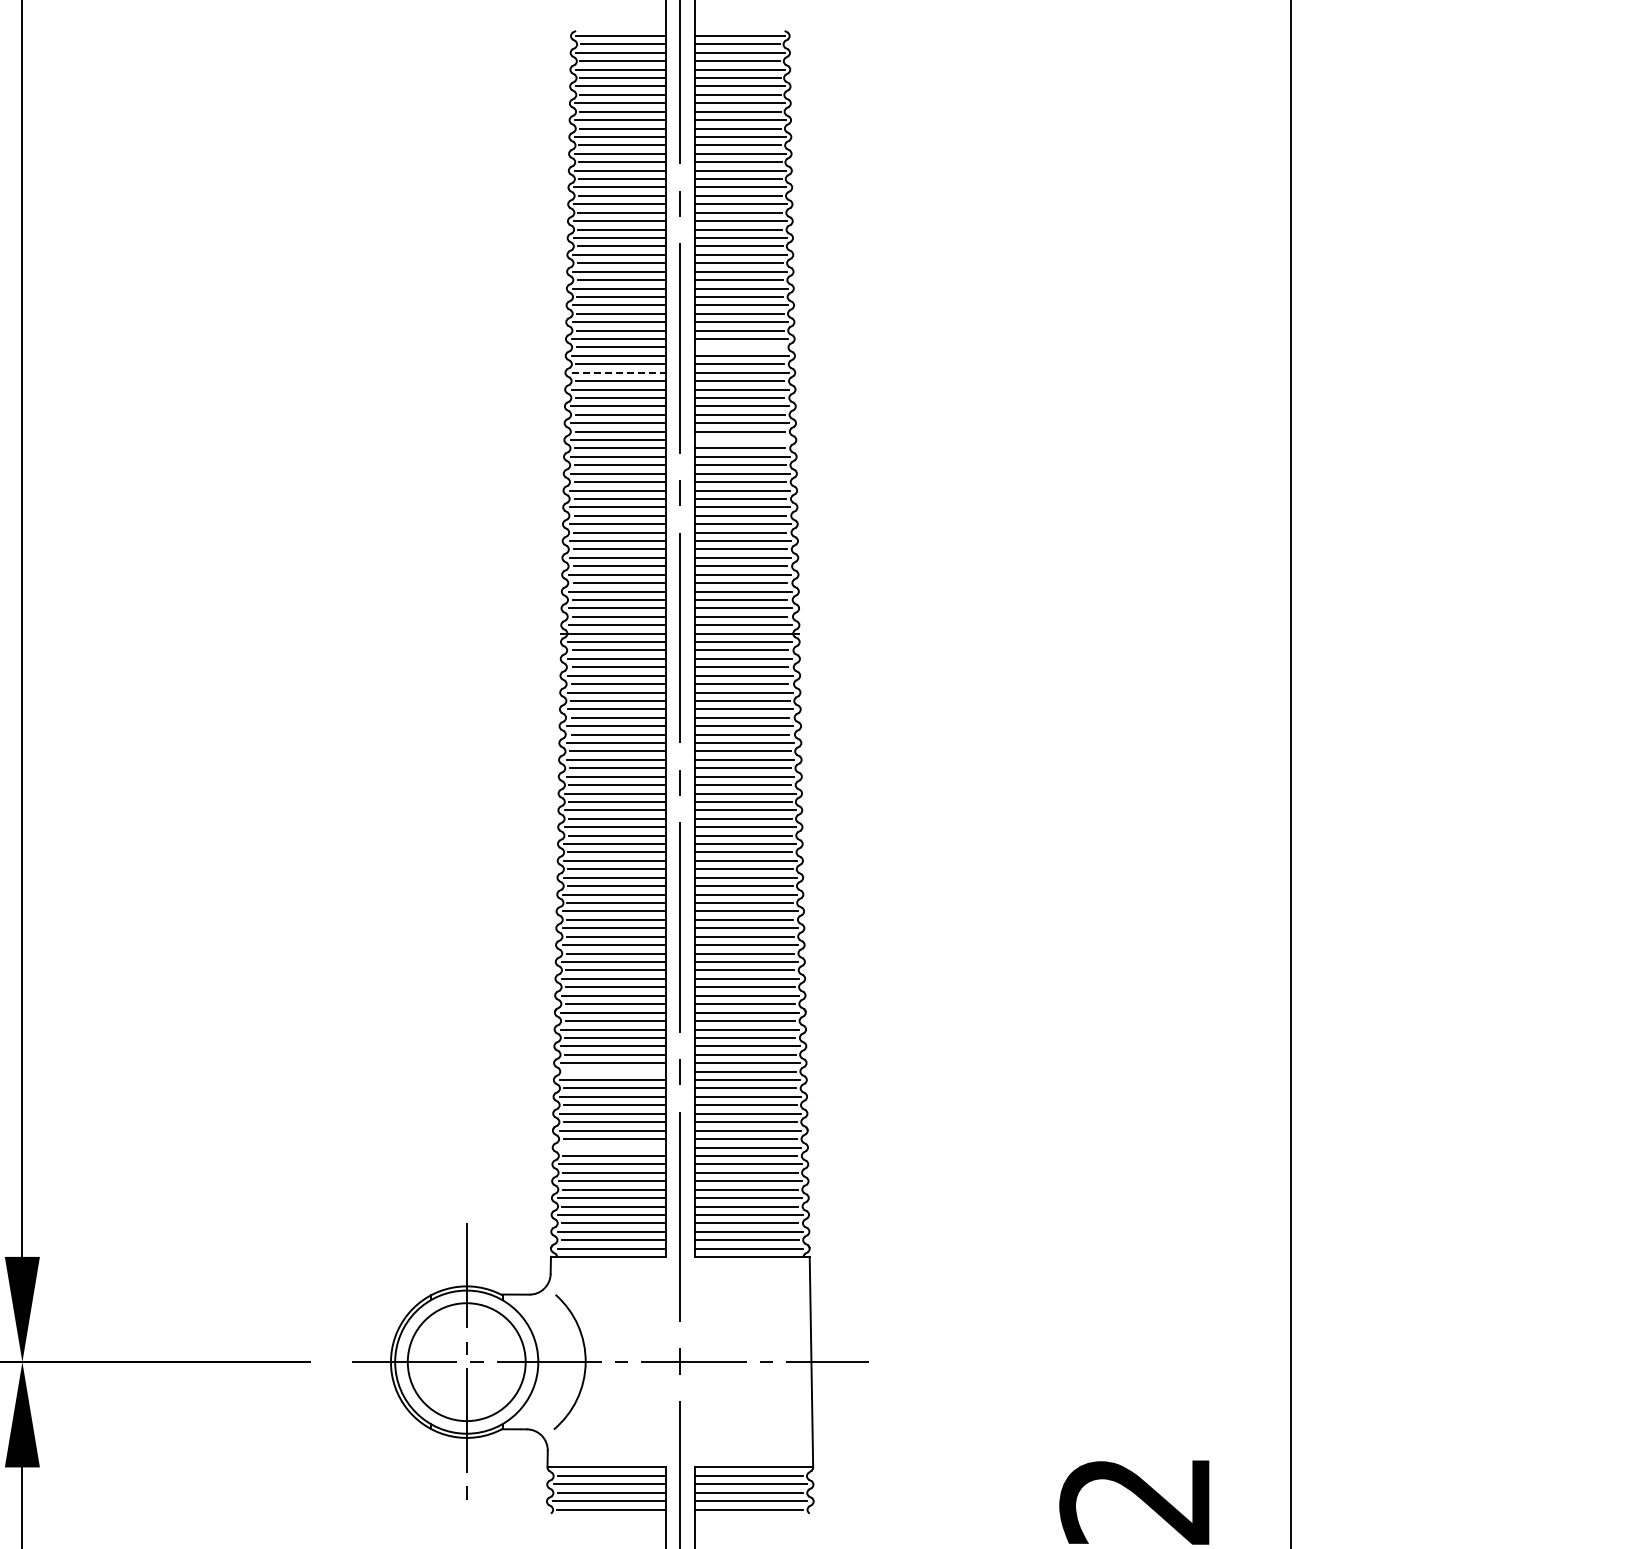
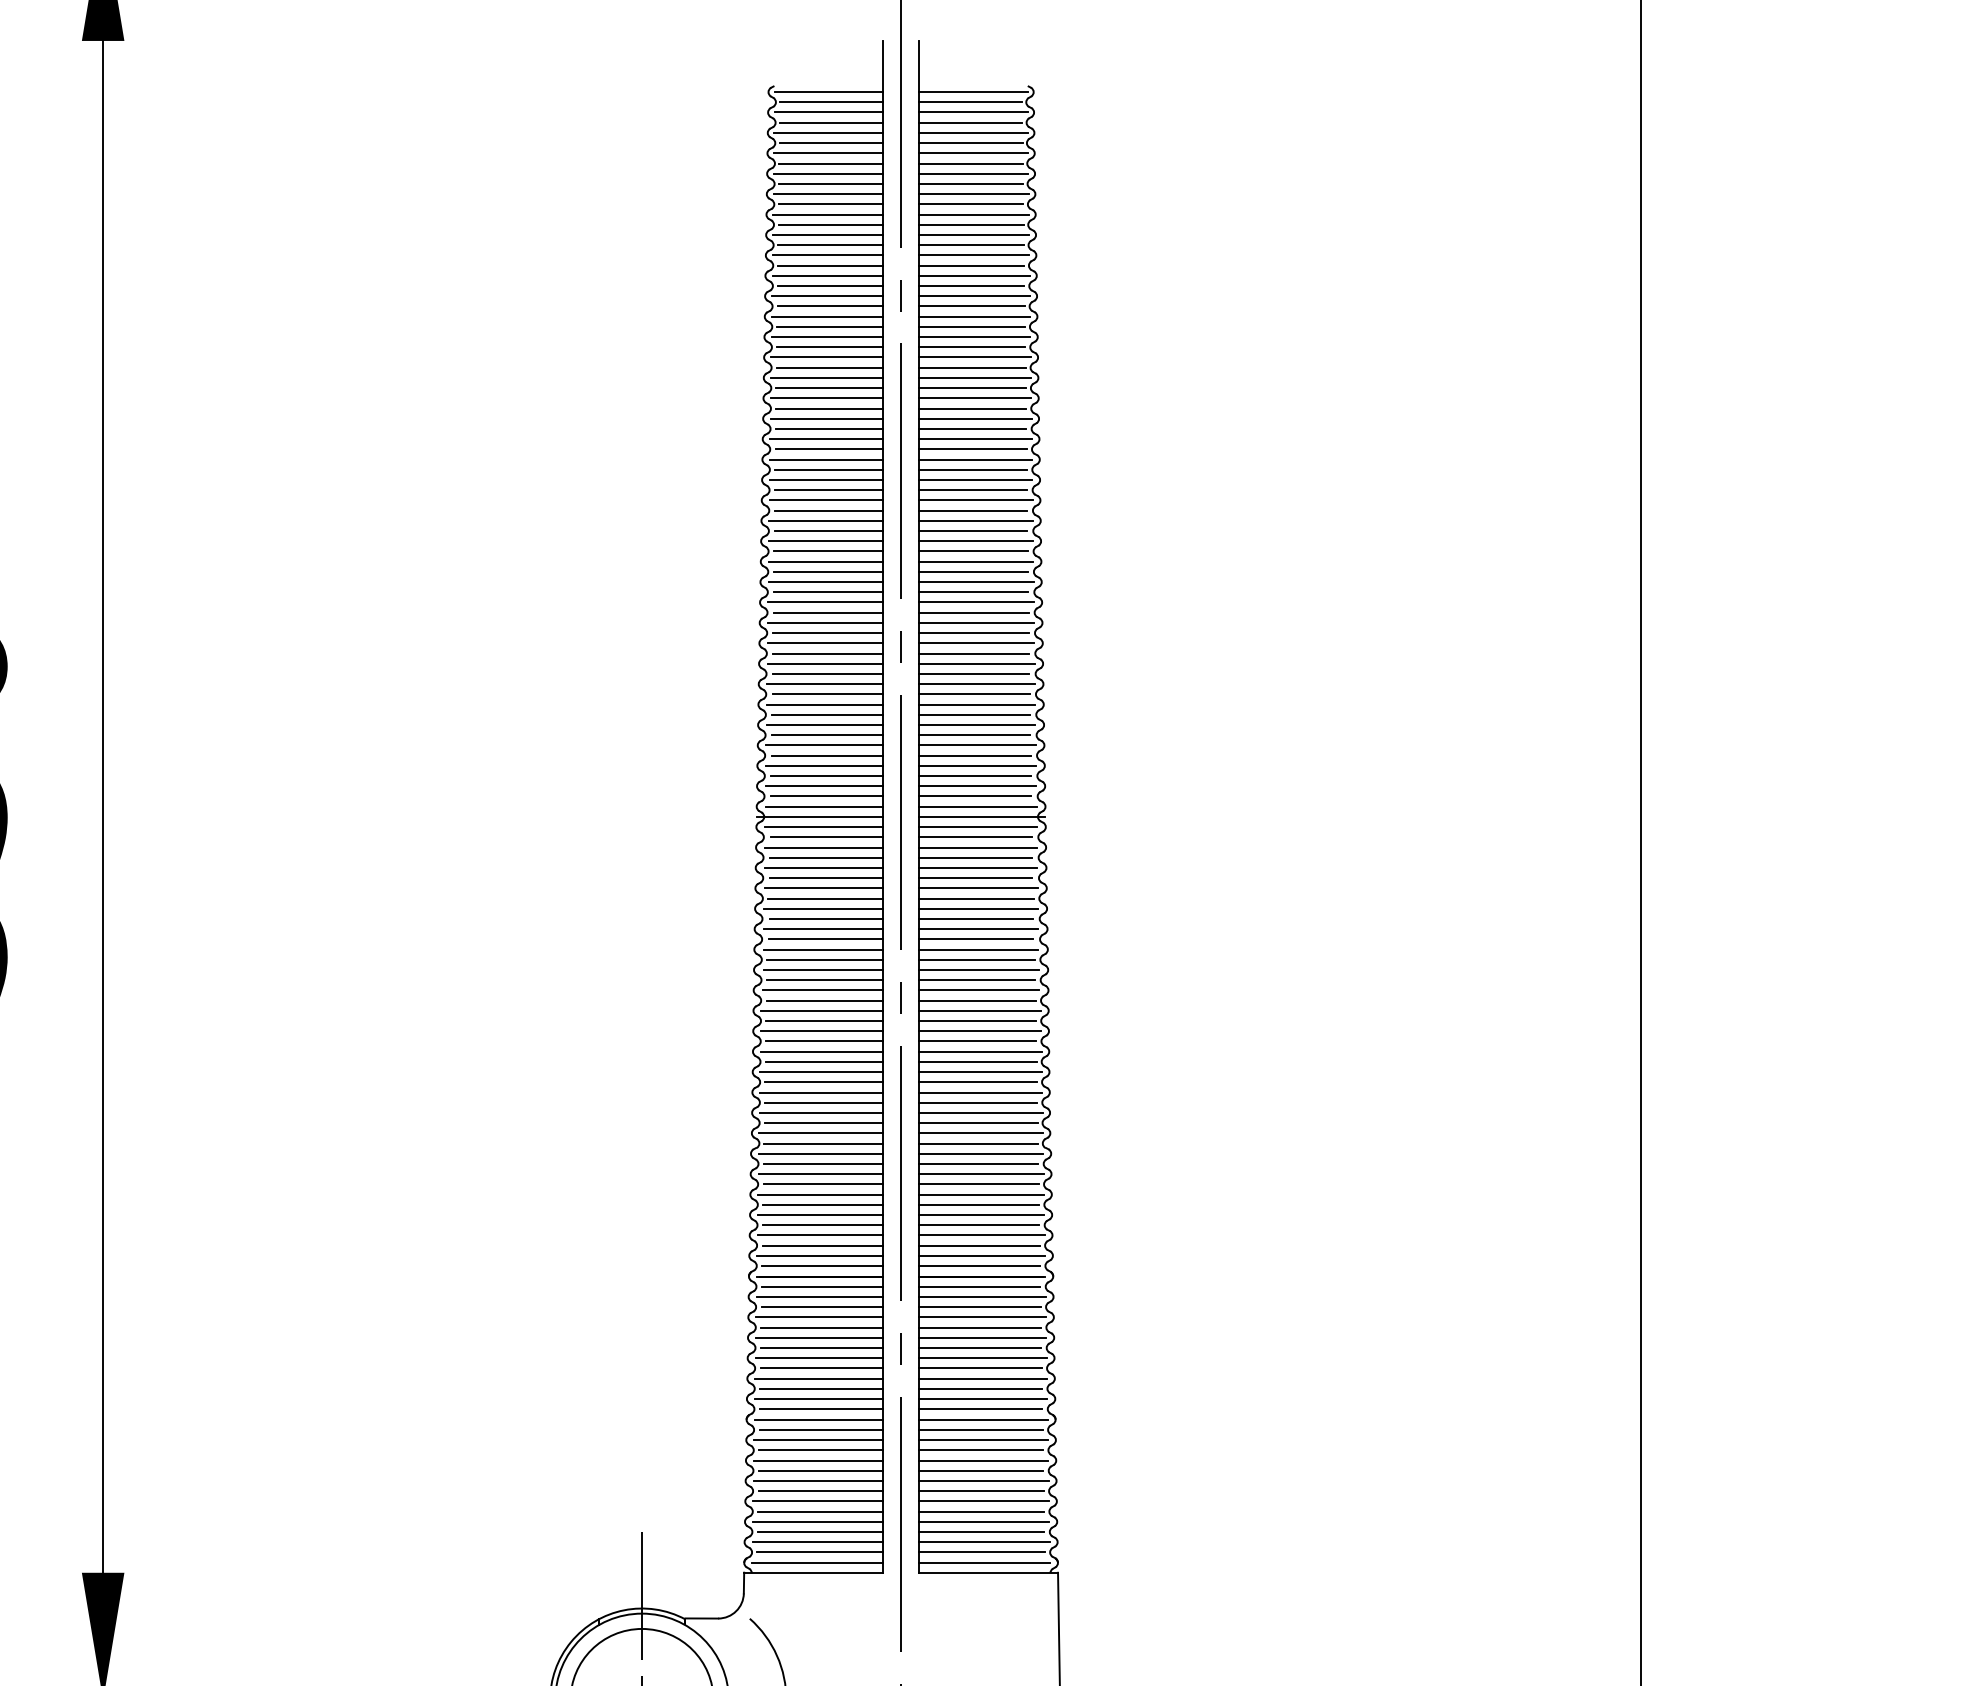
line: (739, 347) -> (972, 469), added
line: (618, 372) -> (826, 500), dashed -> solid
line: (742, 440) -> (976, 582), added
line: (614, 1071) -> (821, 1347), added
line: (612, 1147) -> (818, 1440), added

